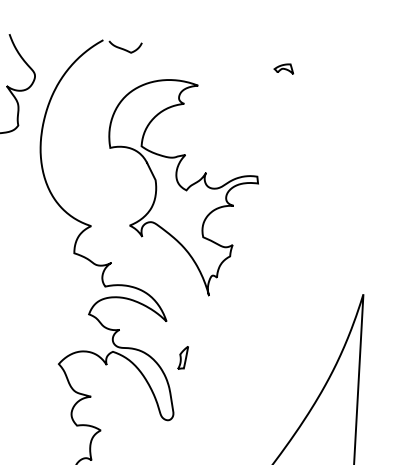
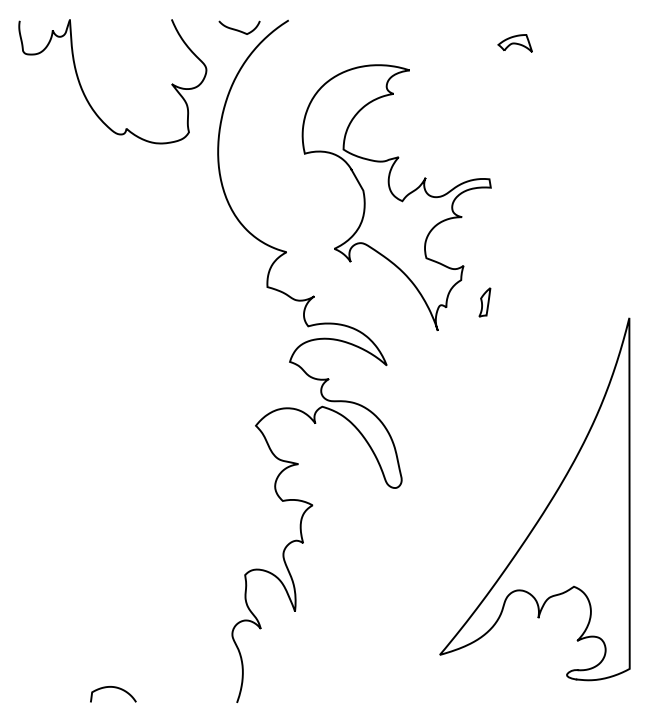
curve: (124, 48) -> (238, 29), moved
part: (283, 68) -> (514, 43), size x1.43
part: (182, 357) -> (484, 302), moved

